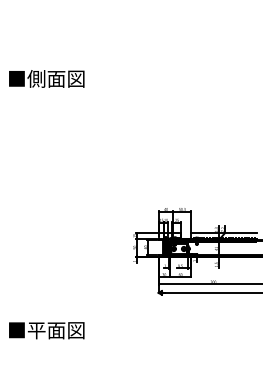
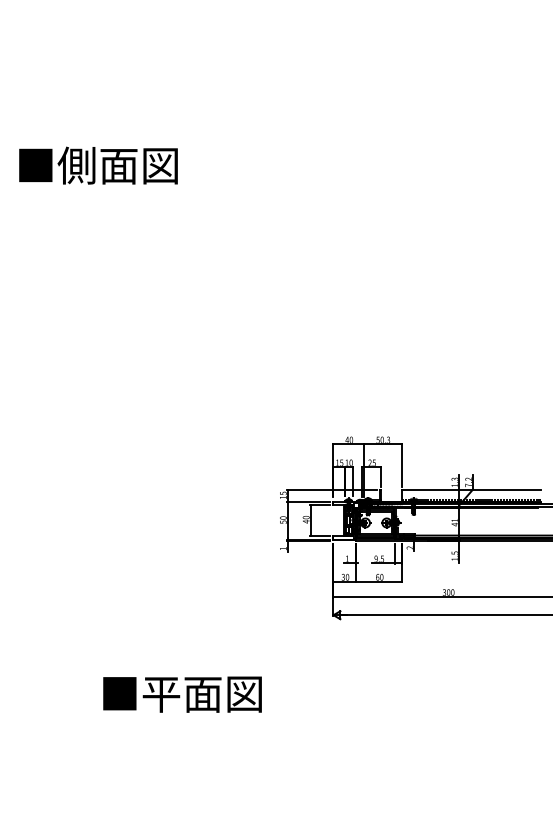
text: (46, 330) -> (181, 694), moved

